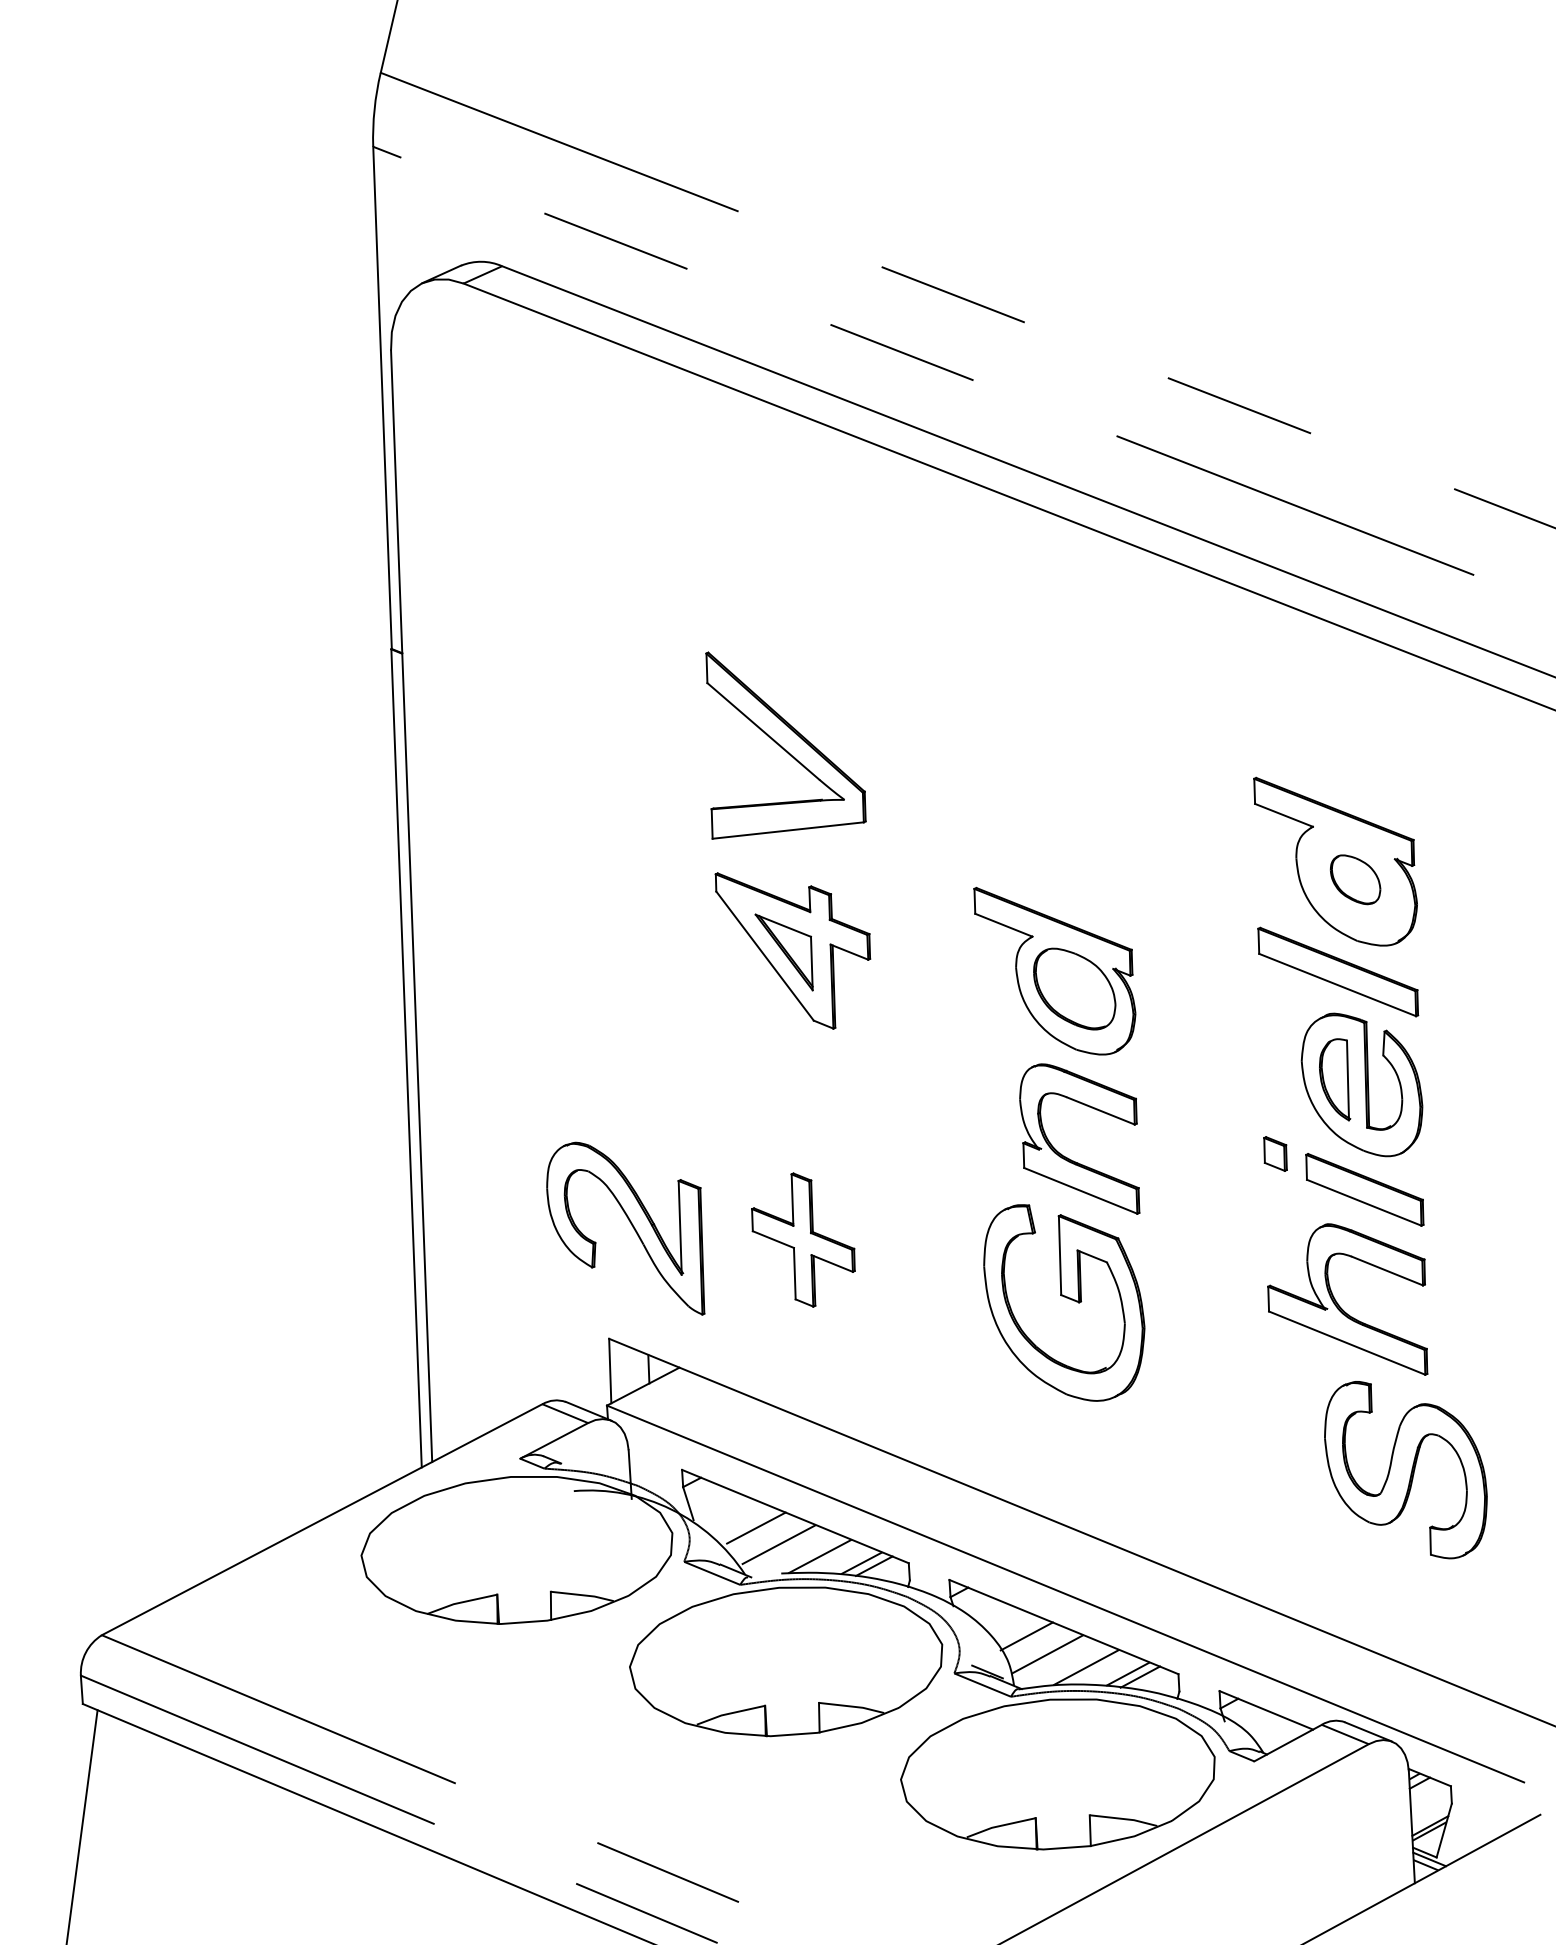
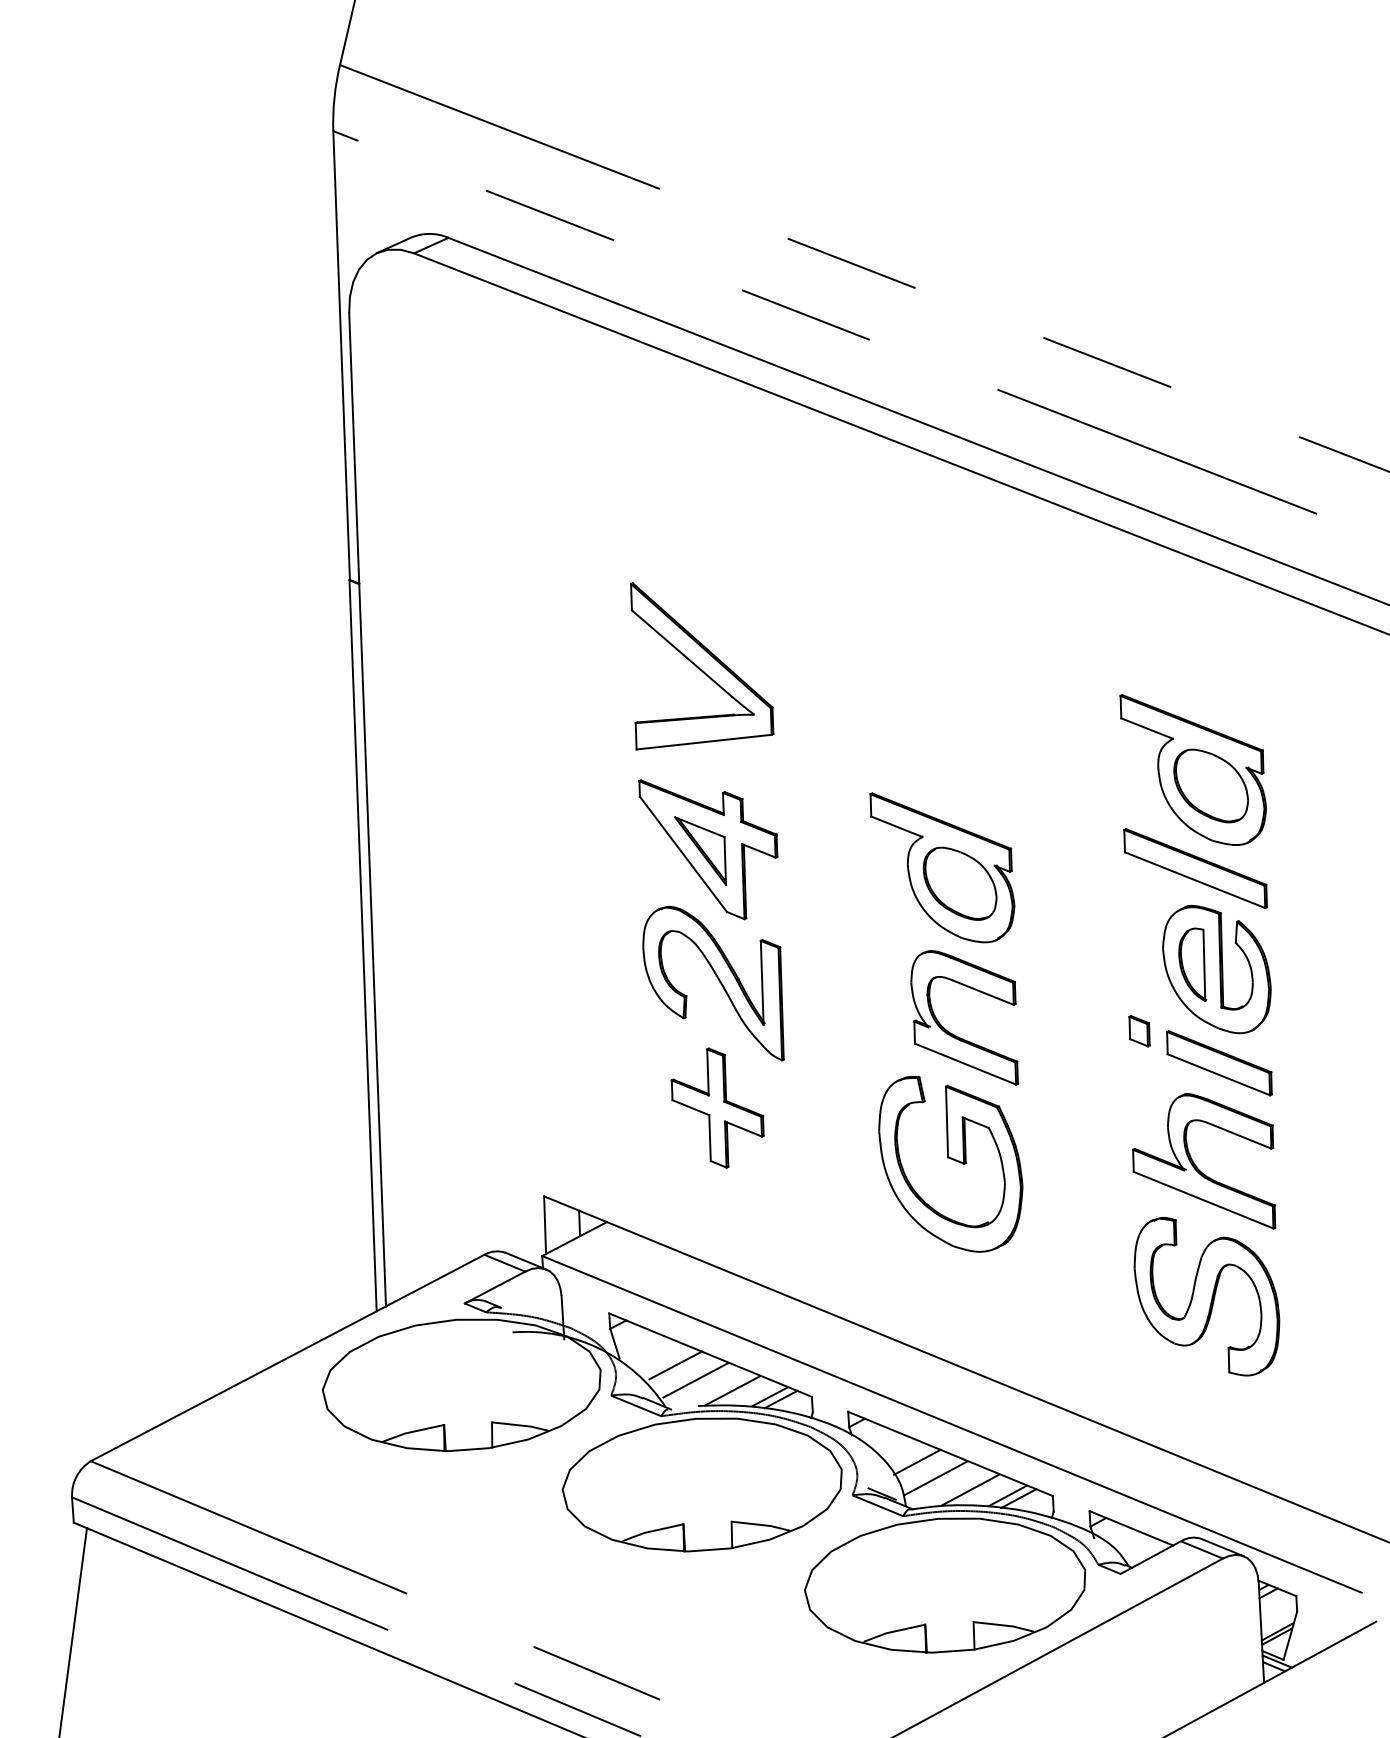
part: (1355, 879) -> (1211, 785), size x1.67
part: (631, 1225) -> (718, 980), moved
part: (1405, 1470) -> (1206, 1297), moved

